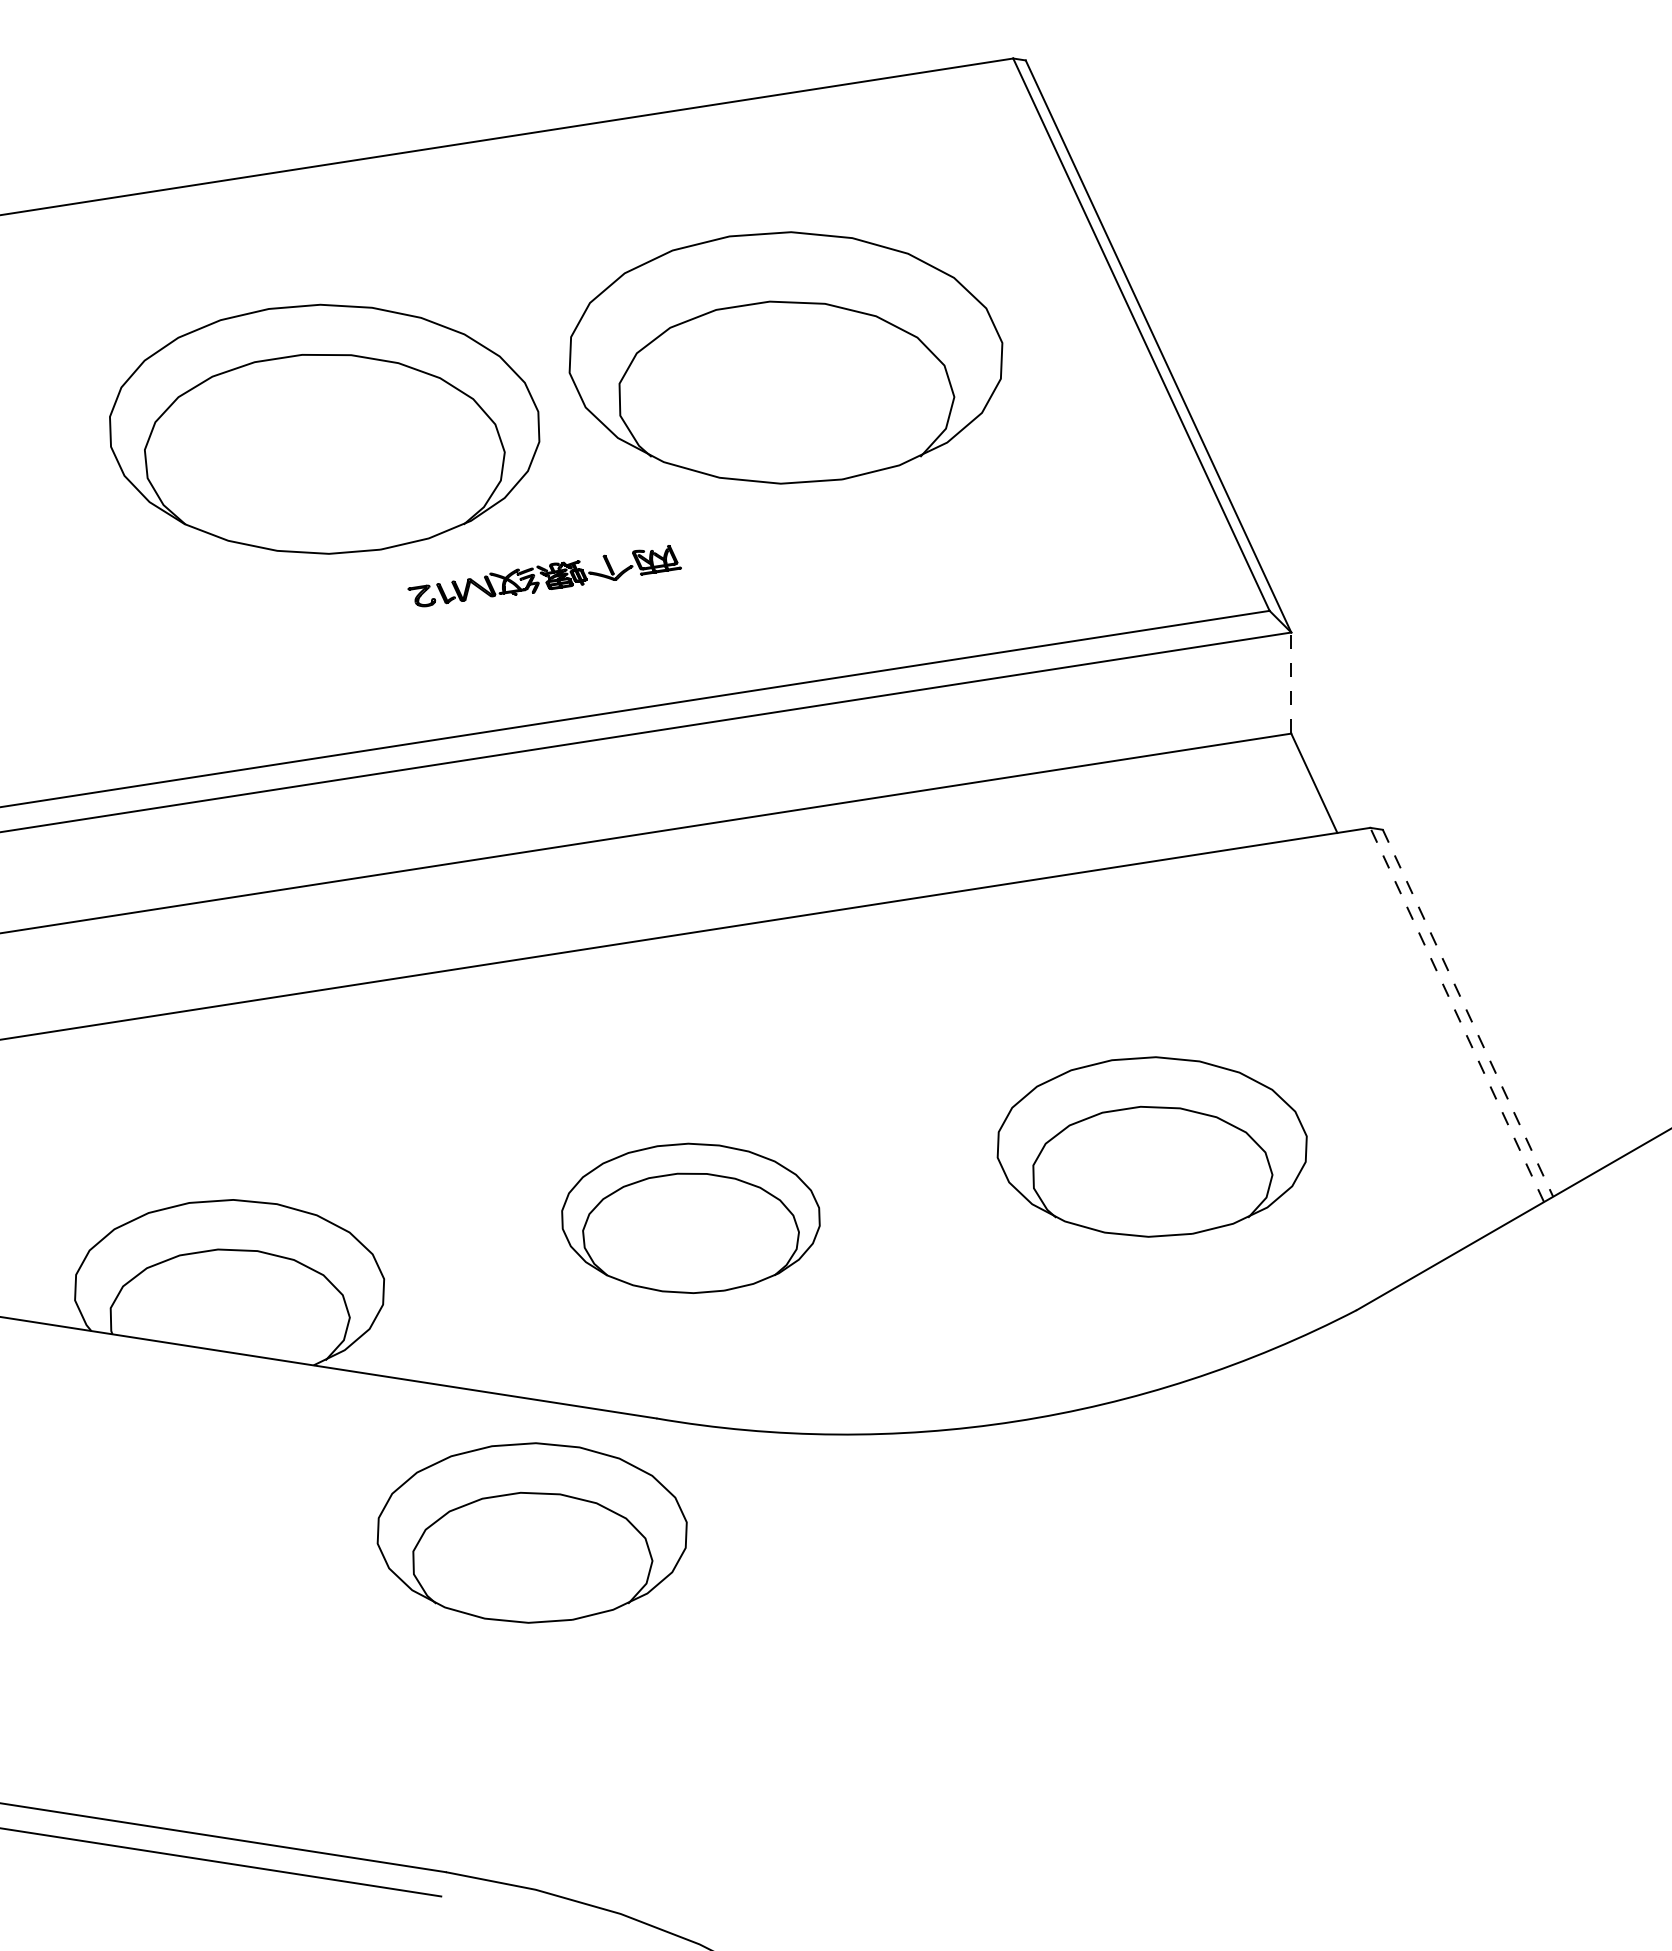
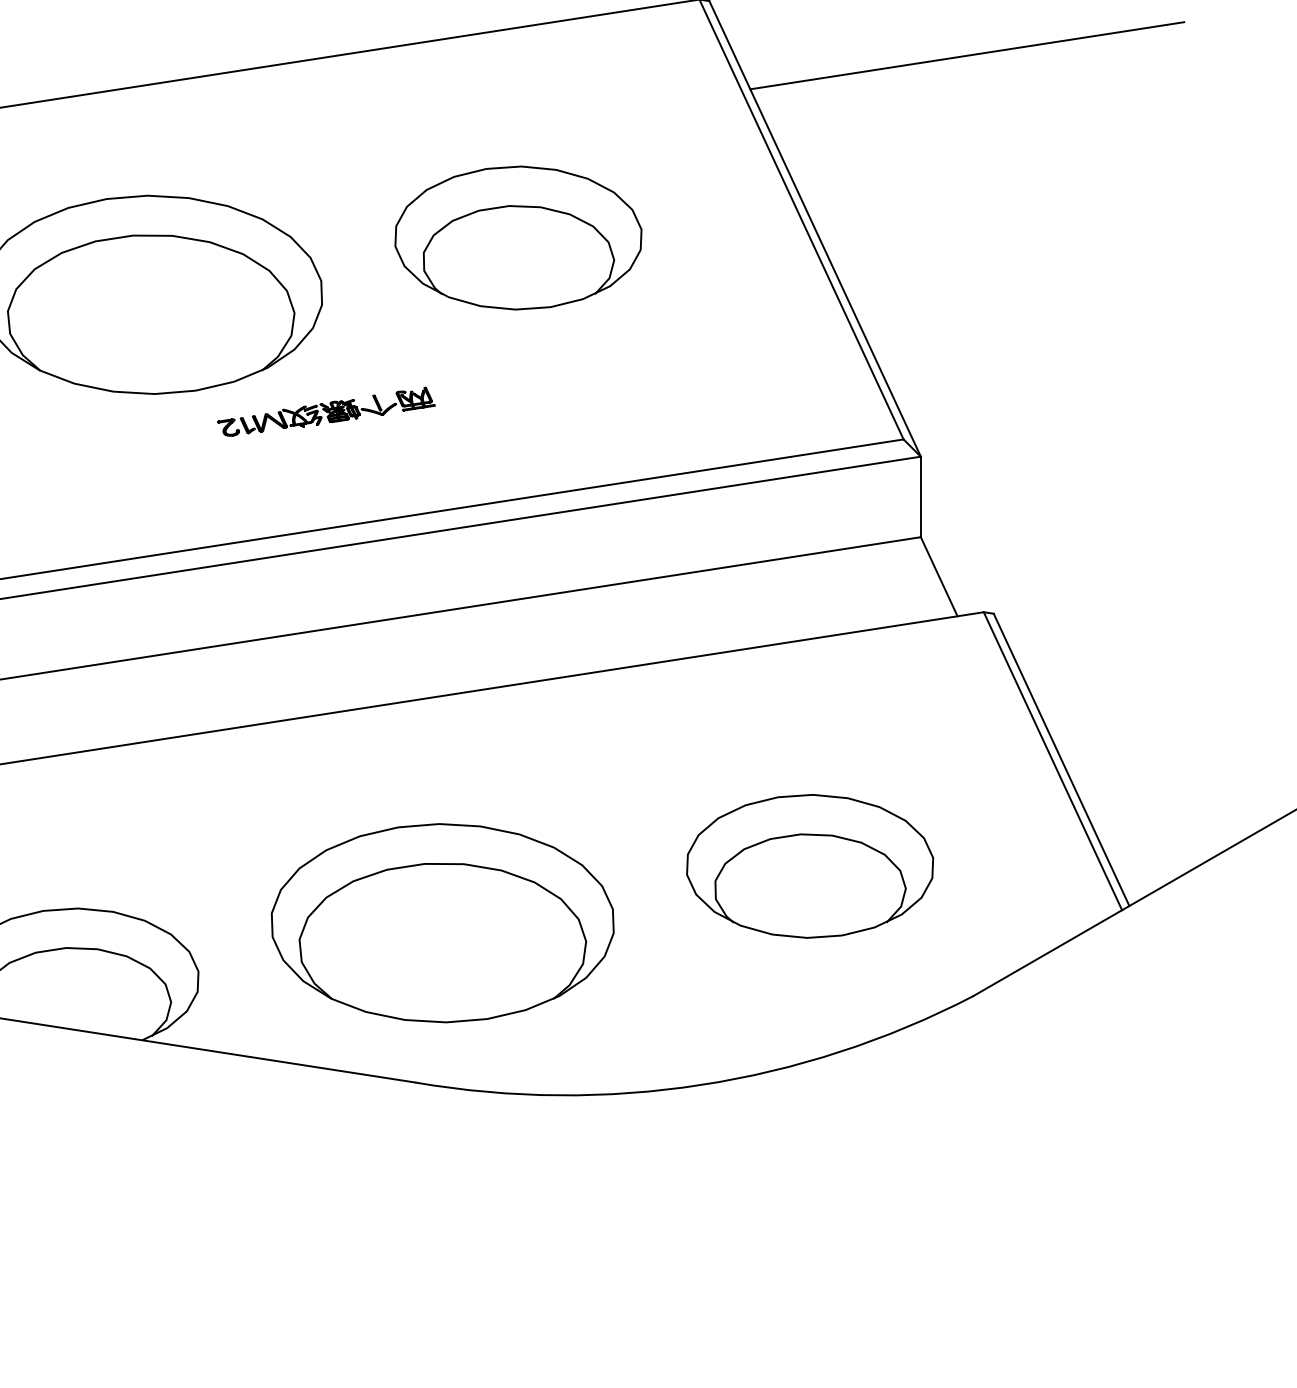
line: (1349, 128) -> (967, 55), added
part: (785, 357) -> (518, 237), size x0.71
line: (1291, 683) -> (921, 497), dashed -> solid
line: (1468, 1013) -> (1061, 760), dashed -> solid
line: (1456, 1014) -> (1052, 760), dashed -> solid
part: (690, 1218) -> (442, 923), size x1.67
part: (531, 1532) -> (315, 1173), removed

